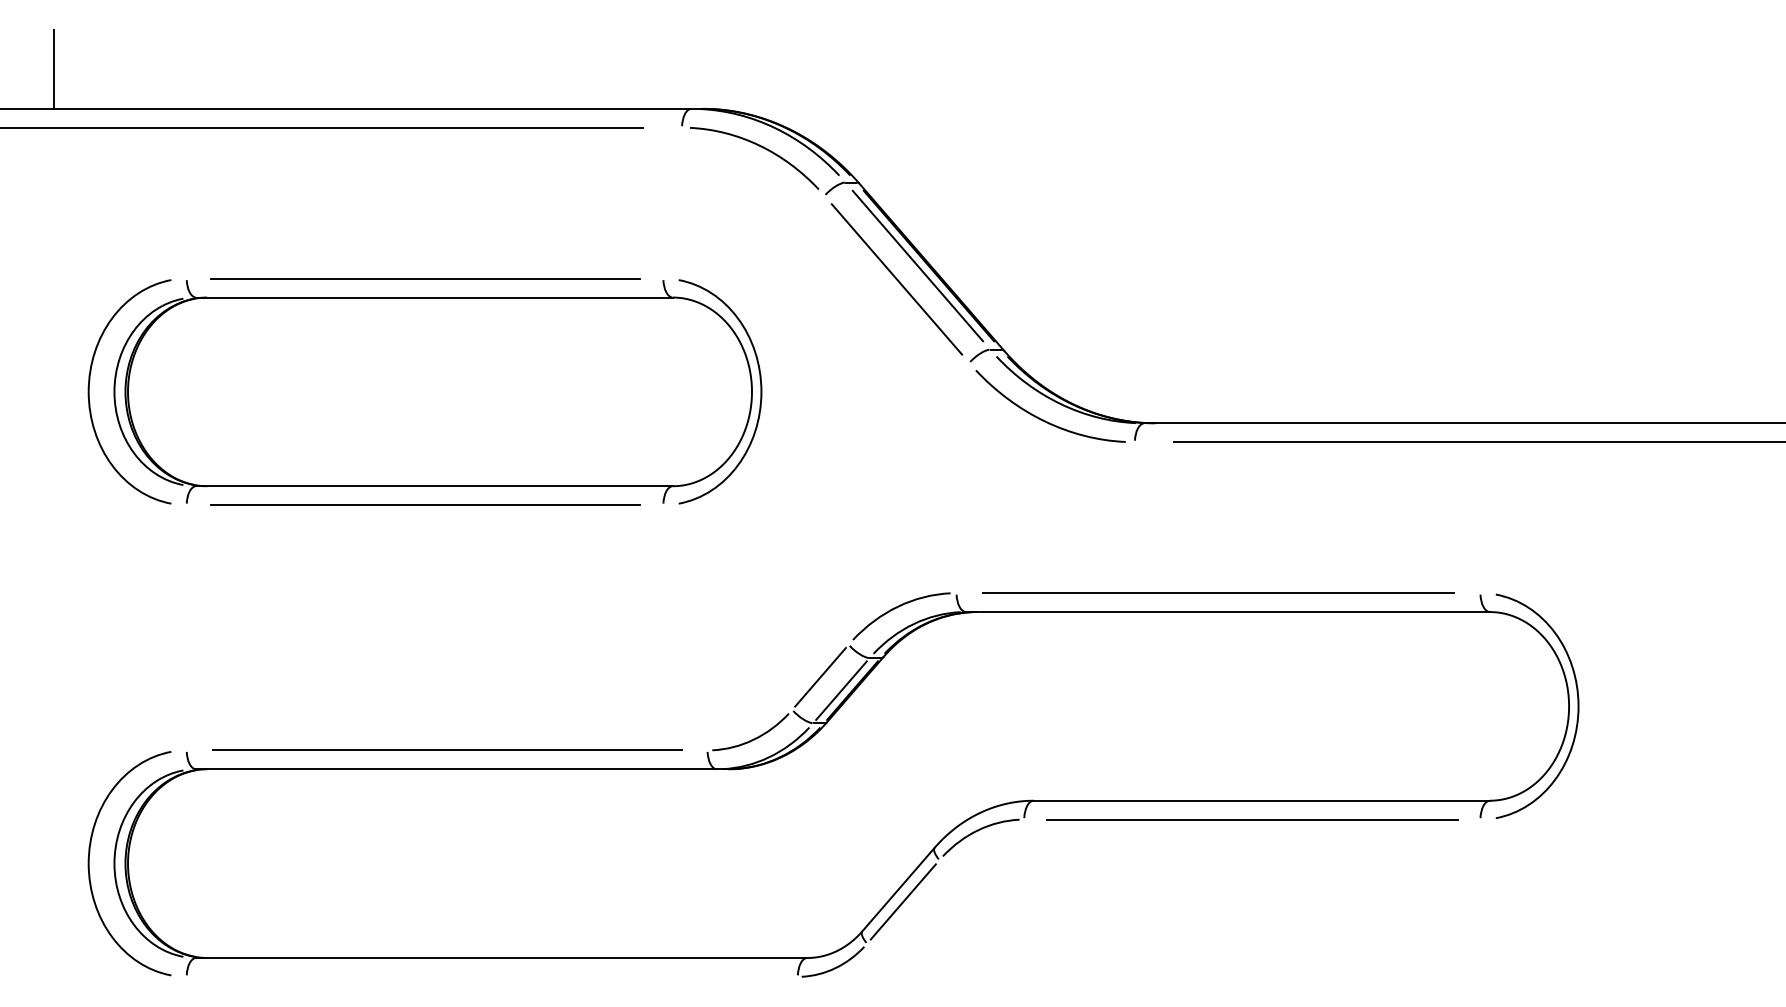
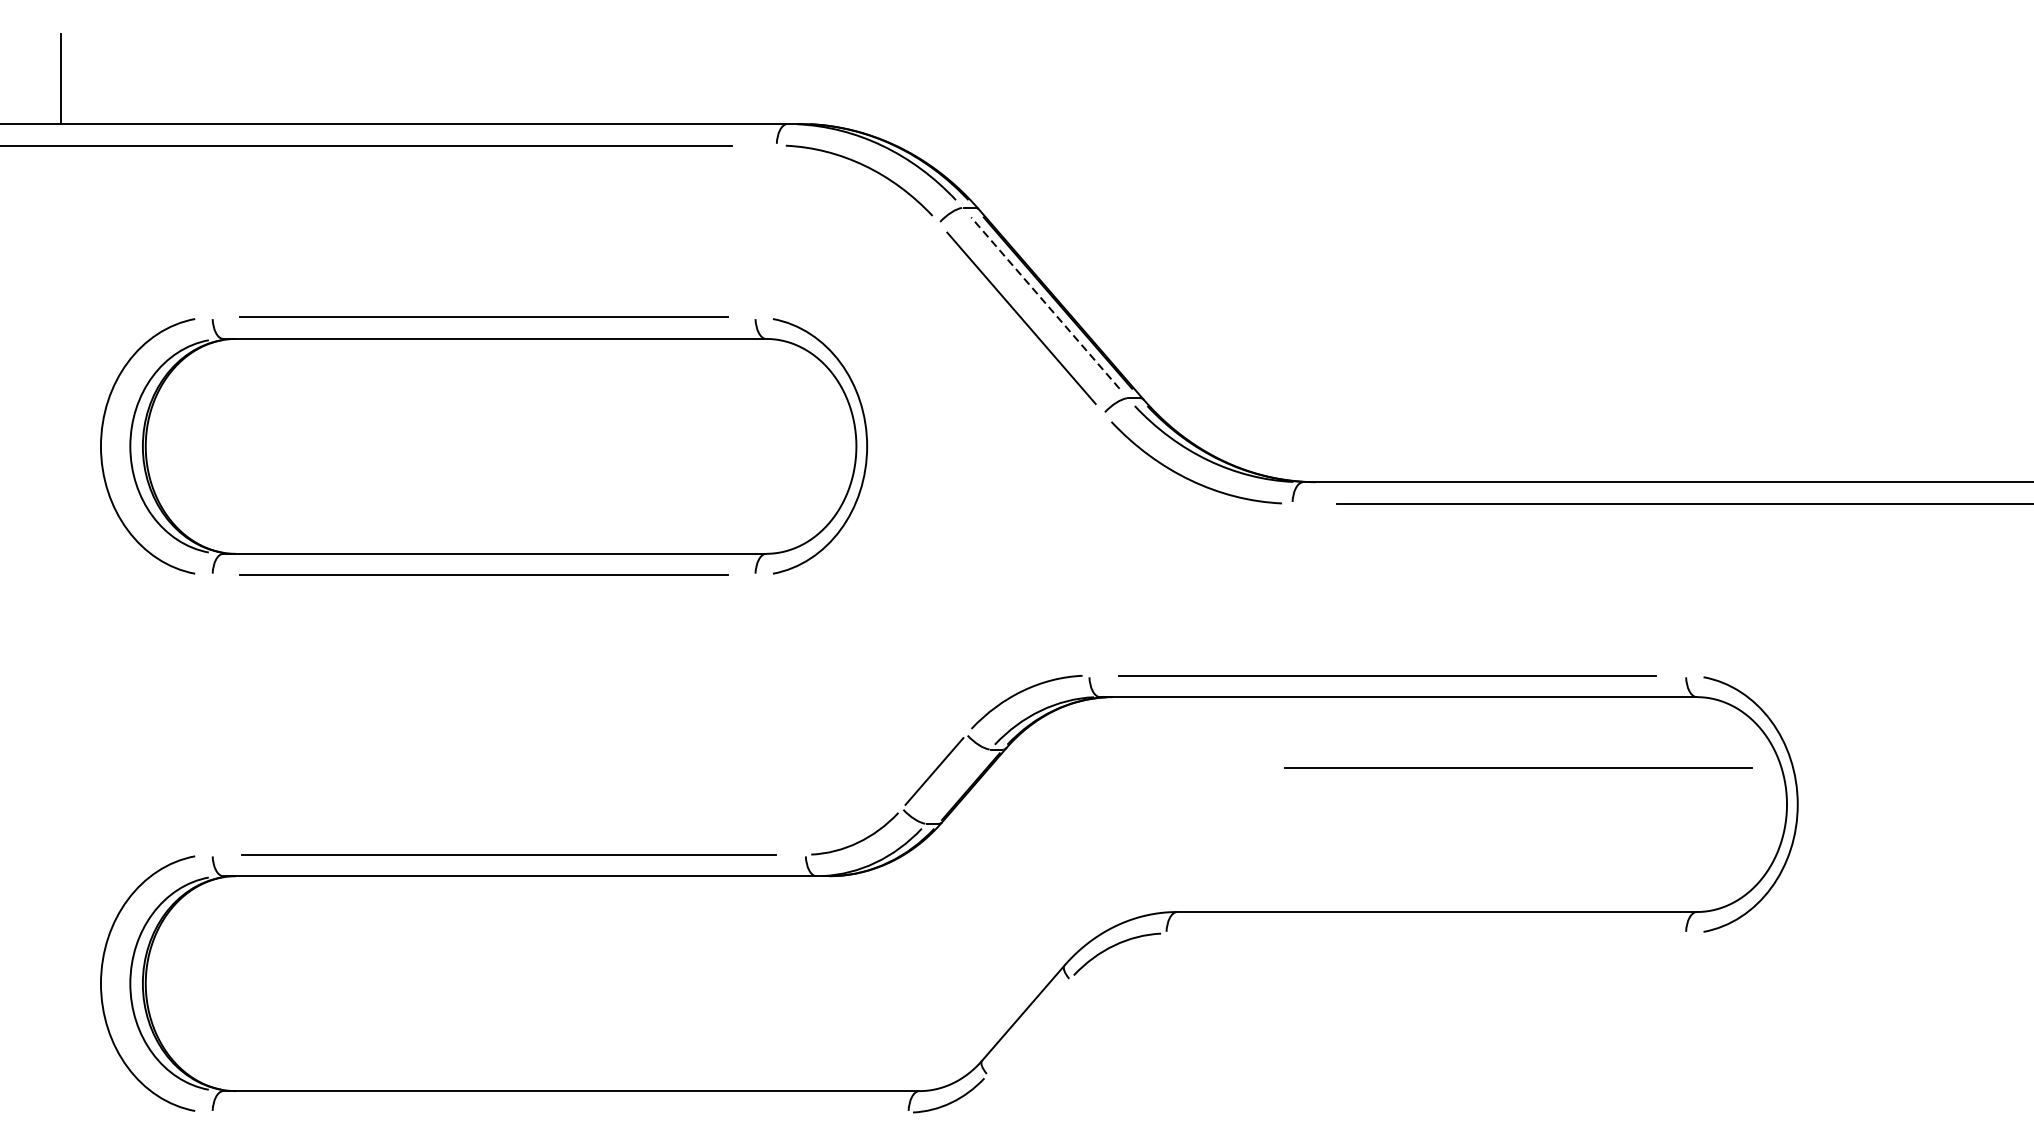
line: (917, 265) -> (1044, 302), solid -> dashed
line: (841, 690) -> (958, 786), removed
line: (1252, 819) -> (1518, 768), moved
line: (902, 901) -> (1027, 1026), removed

